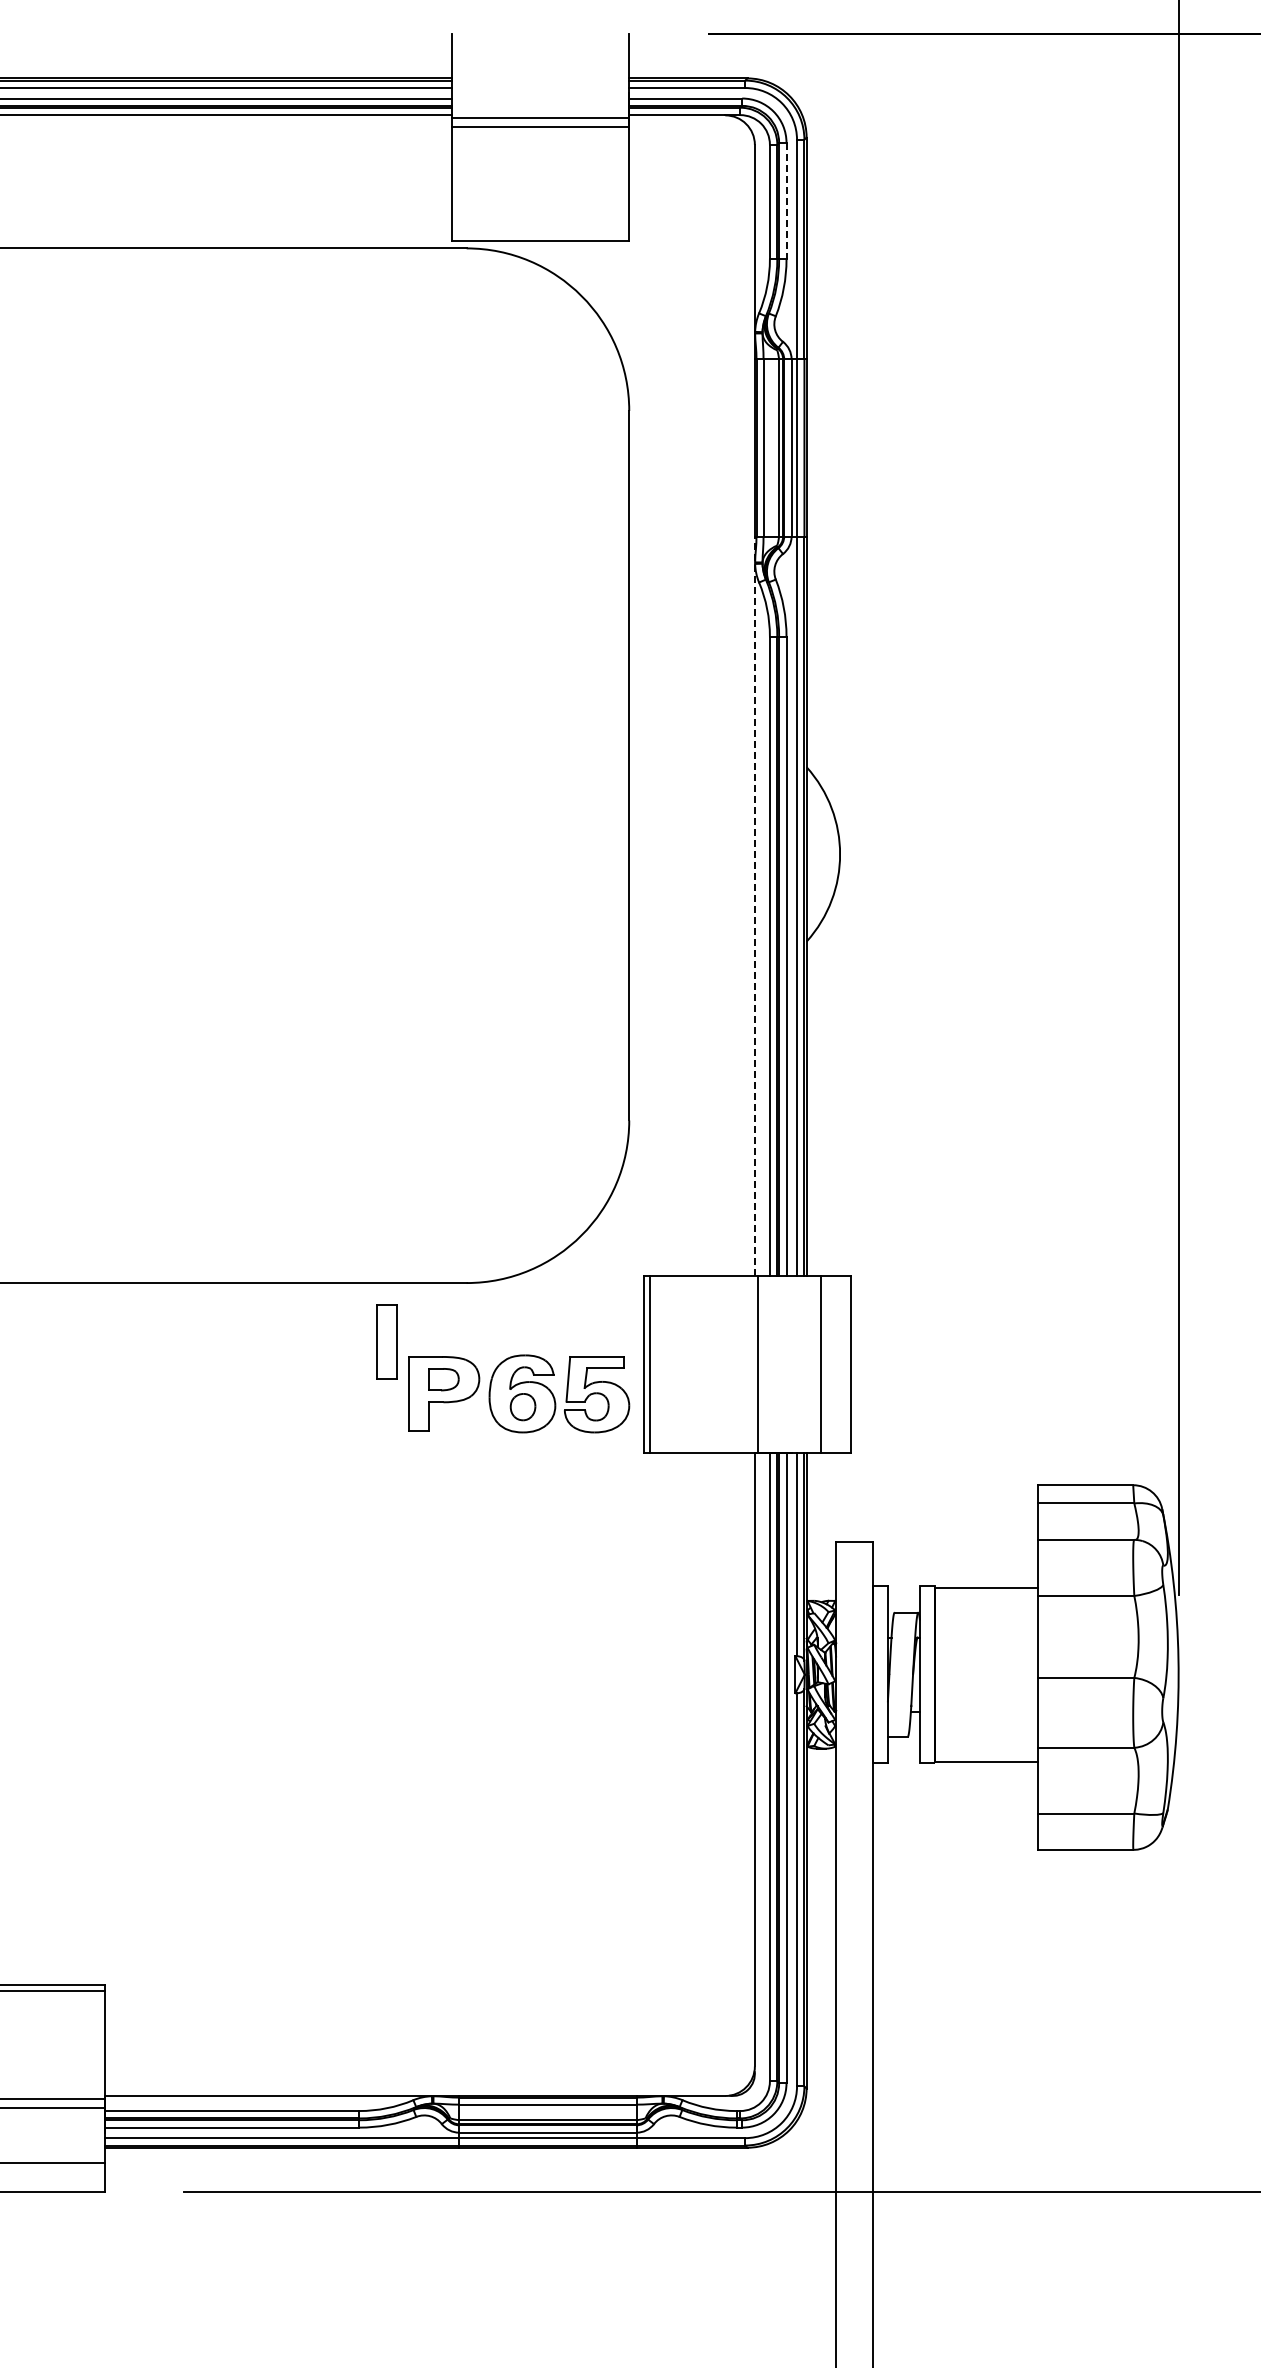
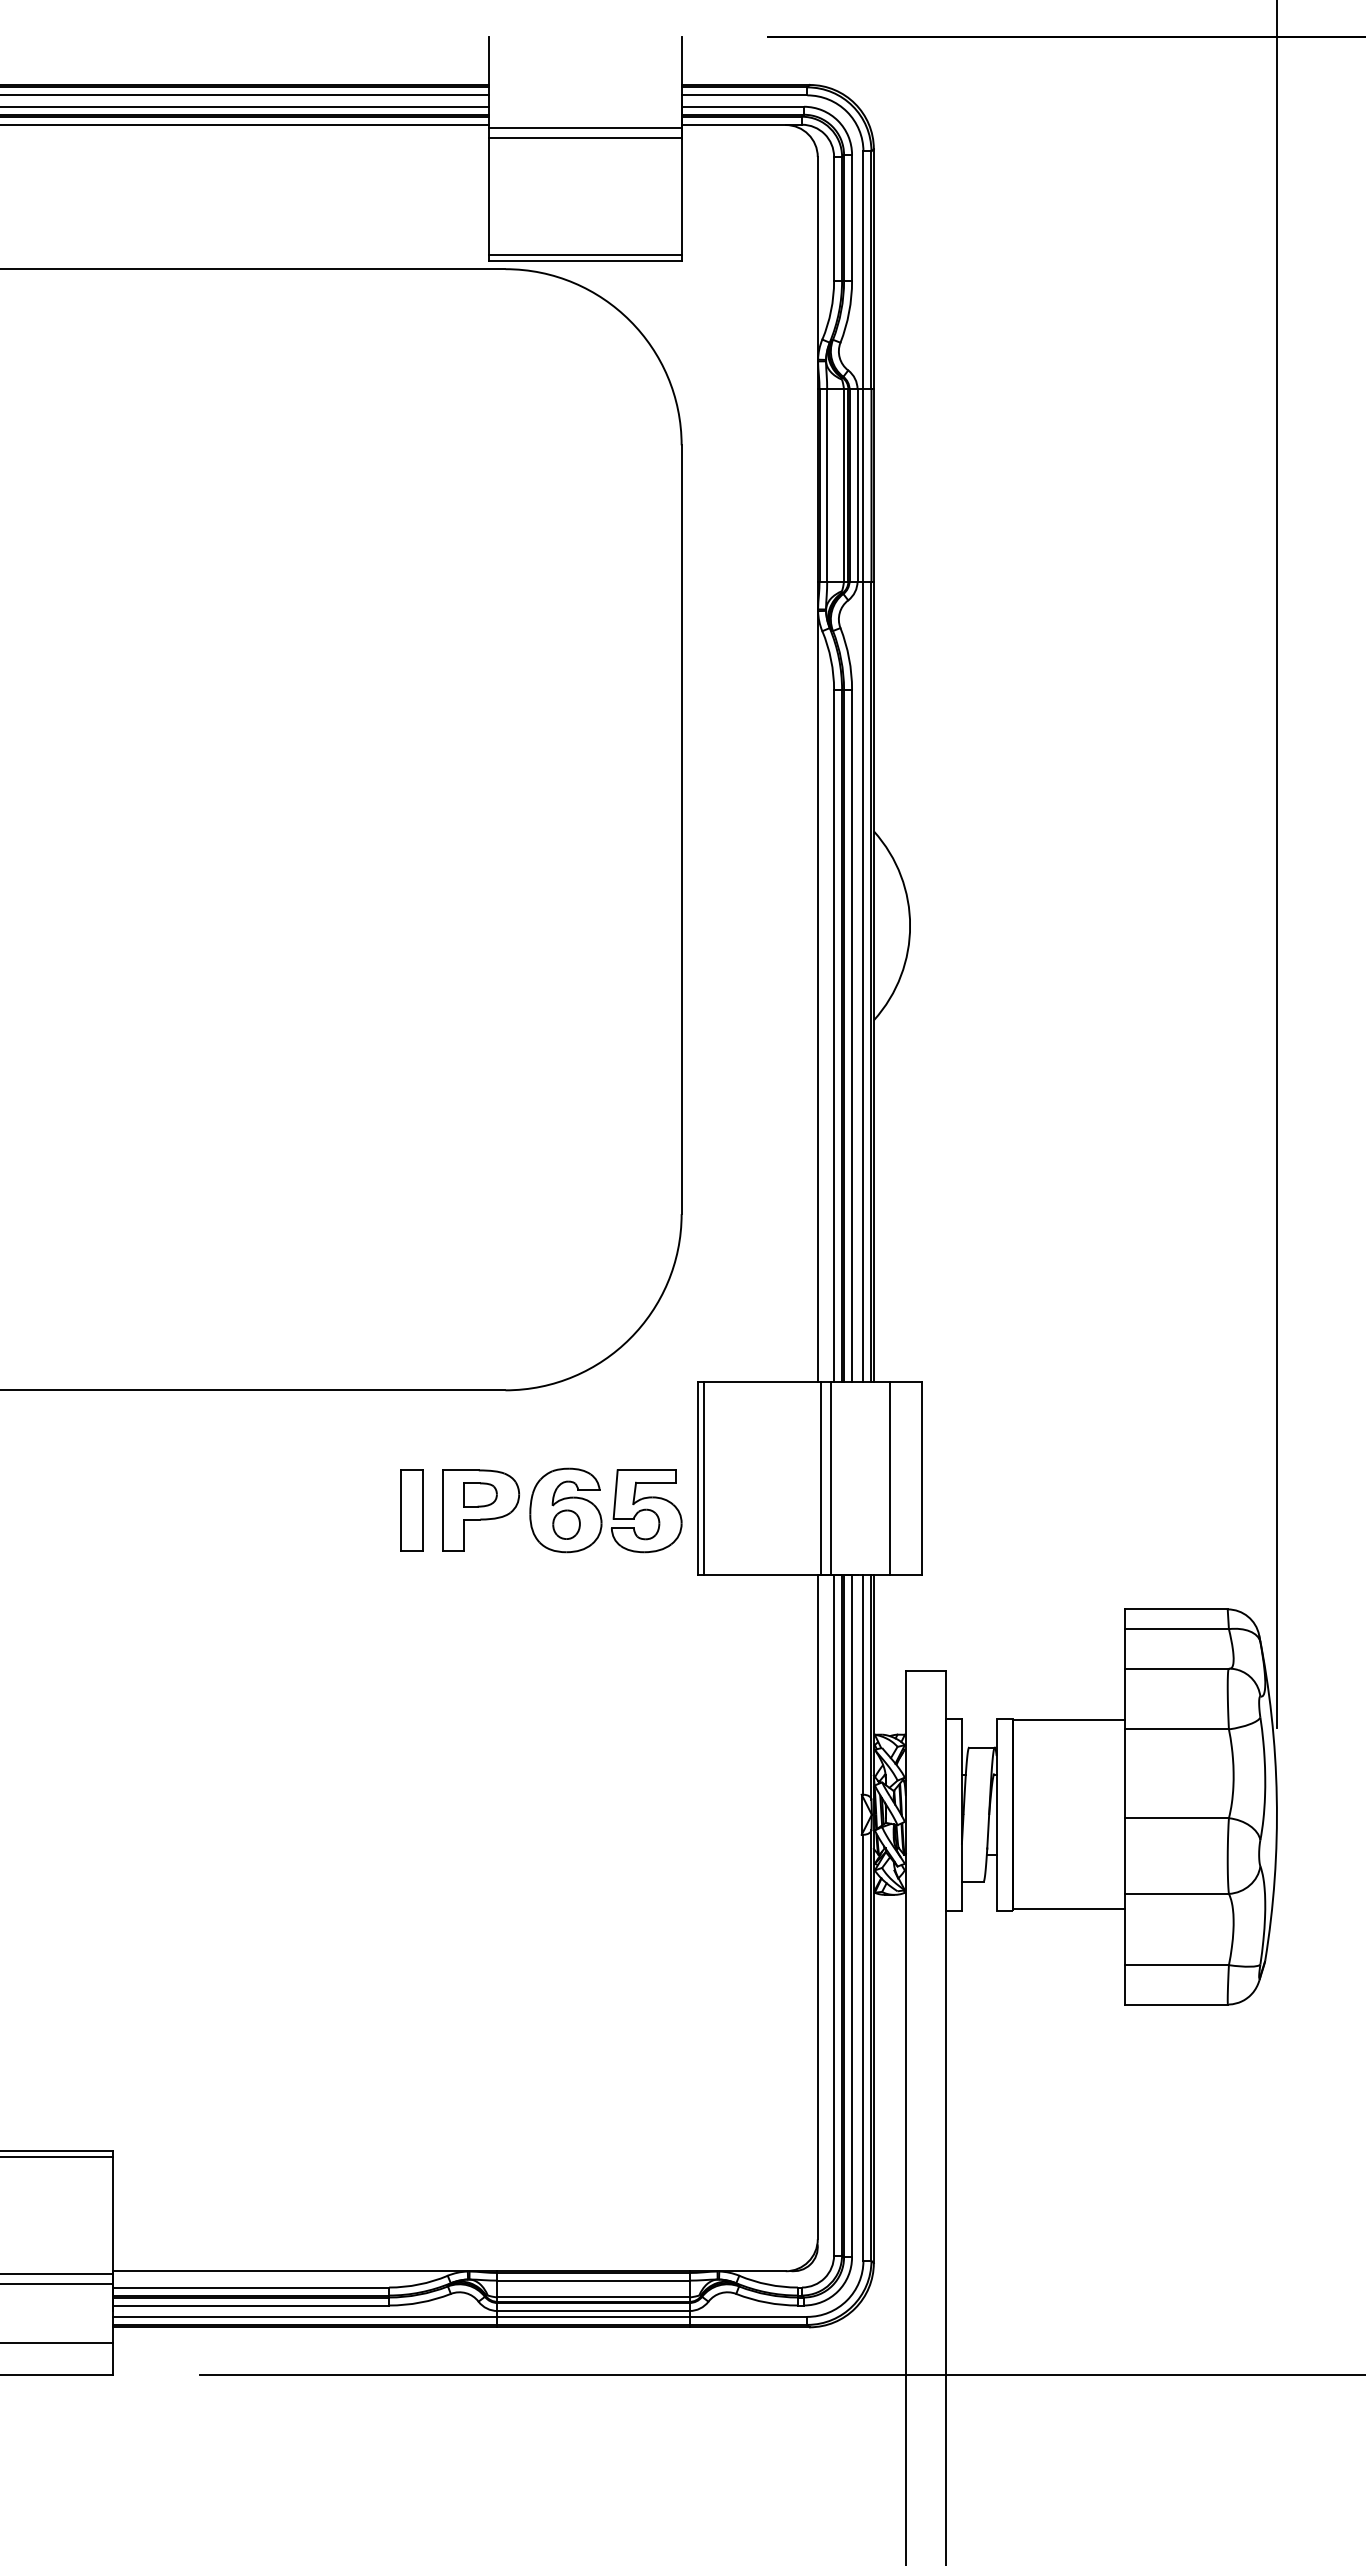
line: (786, 201) -> (852, 218), dashed -> solid
line: (540, 235) -> (585, 255), added
line: (754, 906) -> (817, 982), dashed -> solid
part: (386, 1341) -> (411, 1510), moved
line: (766, 1364) -> (830, 1478), added

